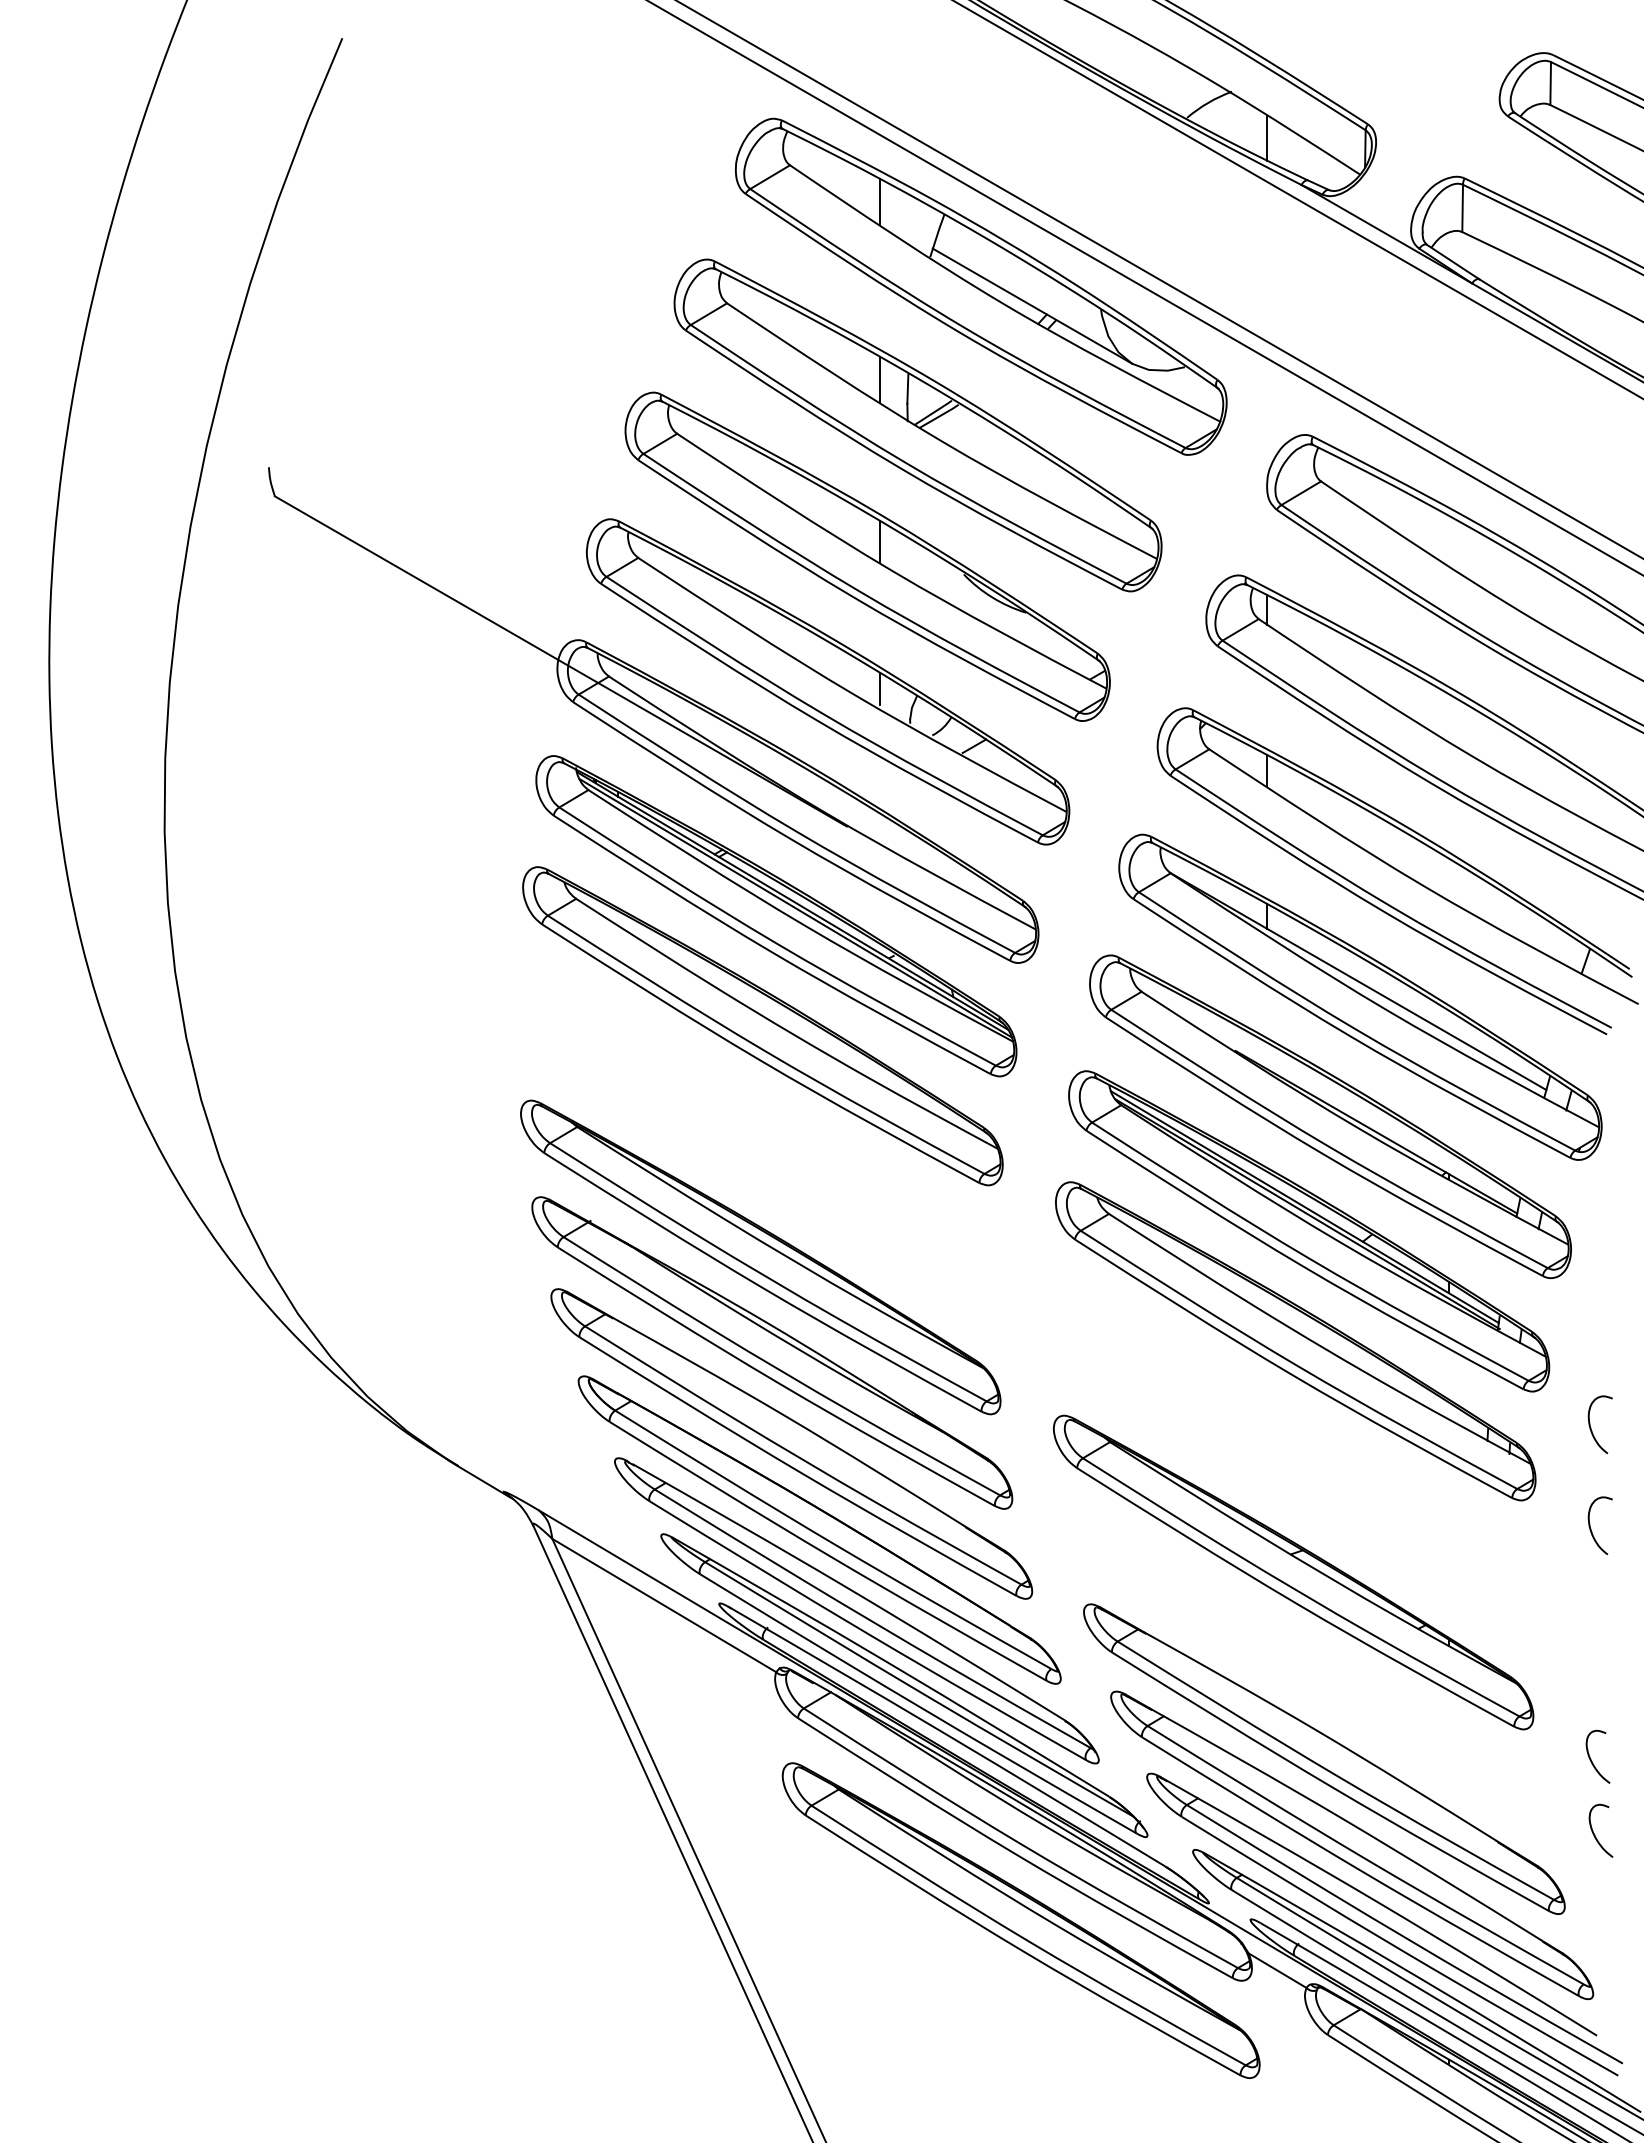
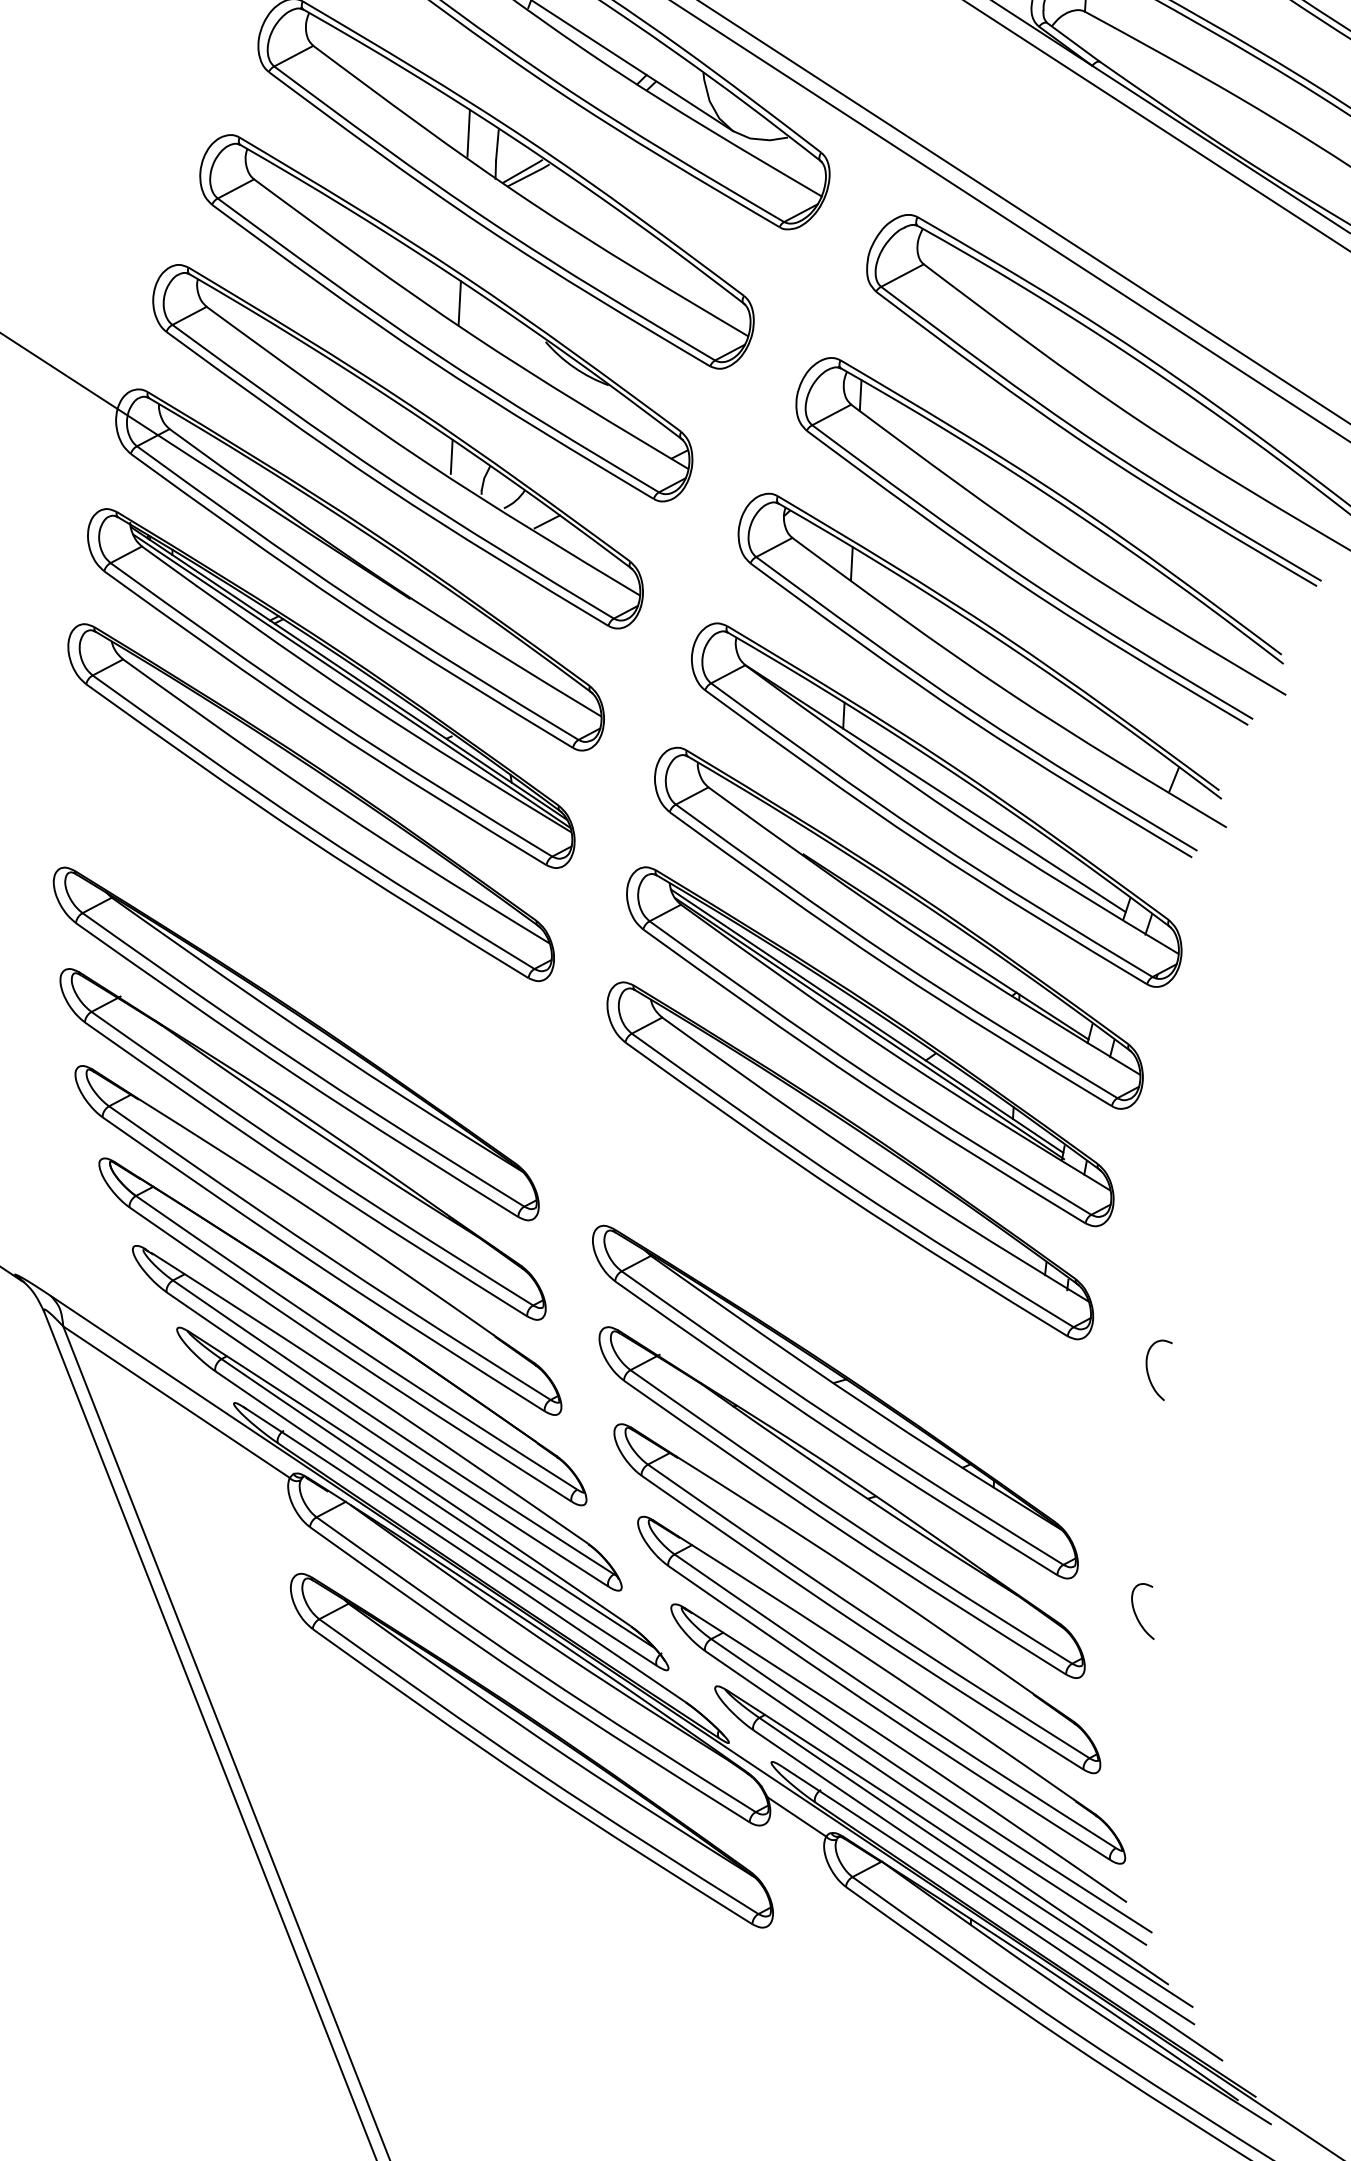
curve: (1591, 1427) -> (1154, 1266), removed
part: (1304, 1667) -> (841, 1501), added
curve: (1594, 1833) -> (1135, 1691), removed

